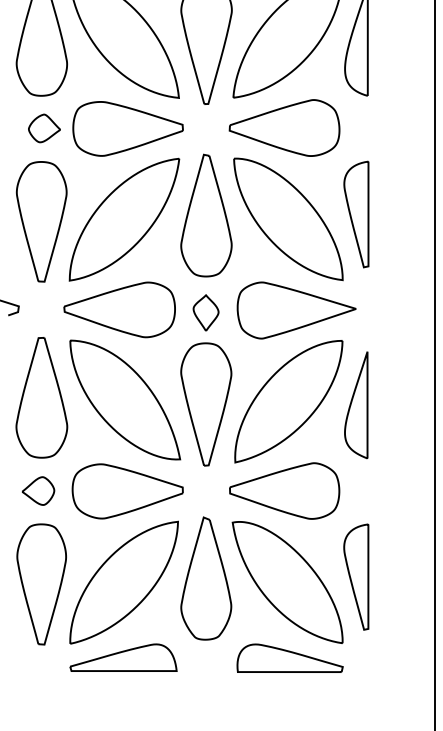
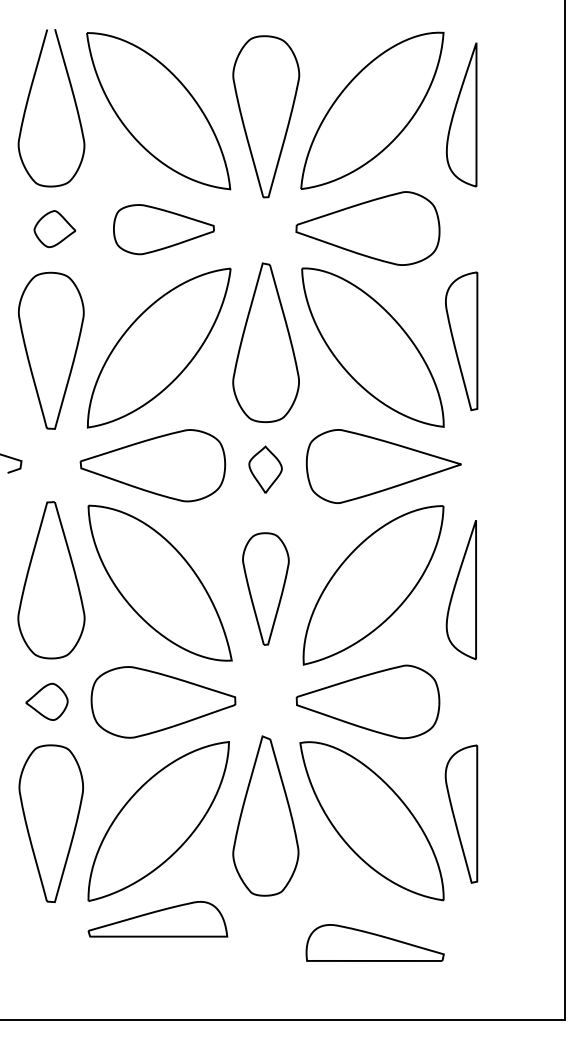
part: (127, 128) -> (163, 229), size x0.7
part: (206, 404) -> (265, 588), size x0.7
part: (289, 657) -> (374, 942), moved

